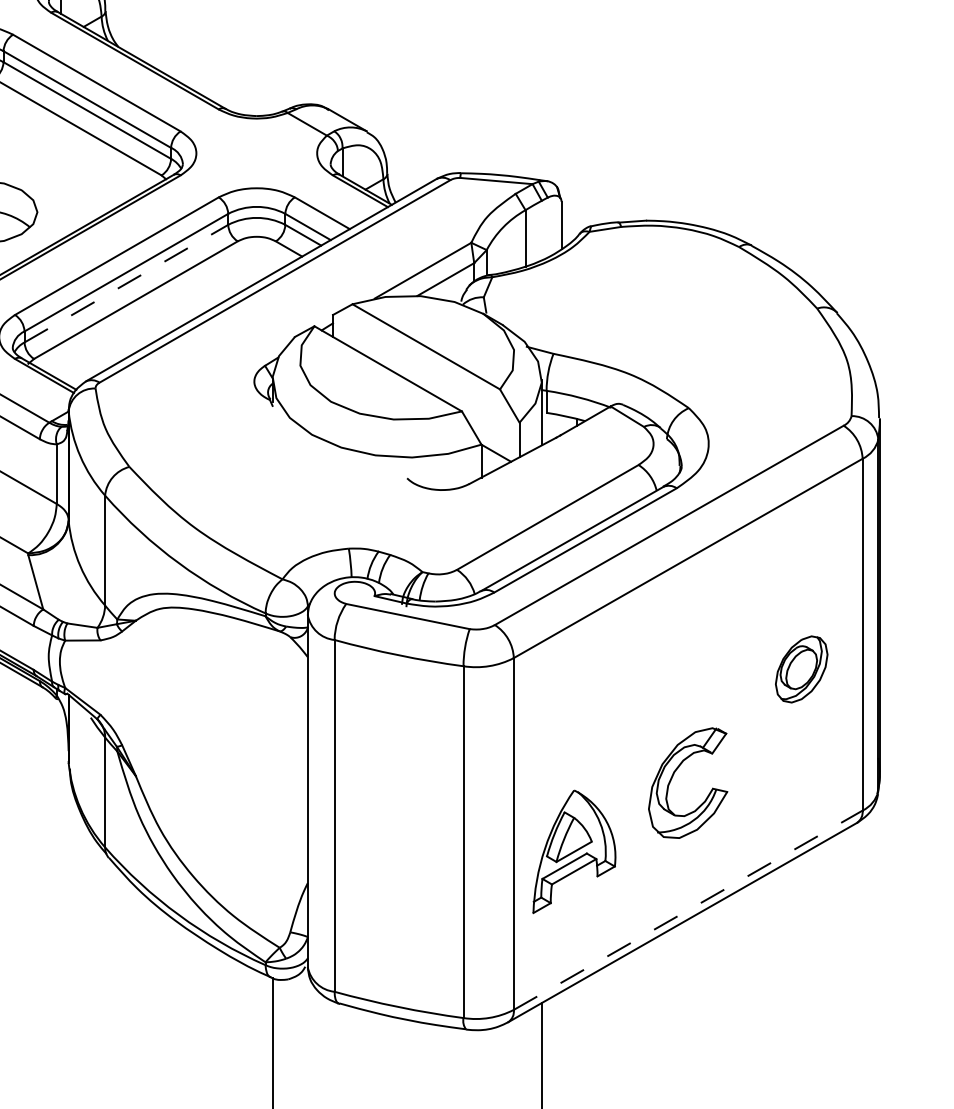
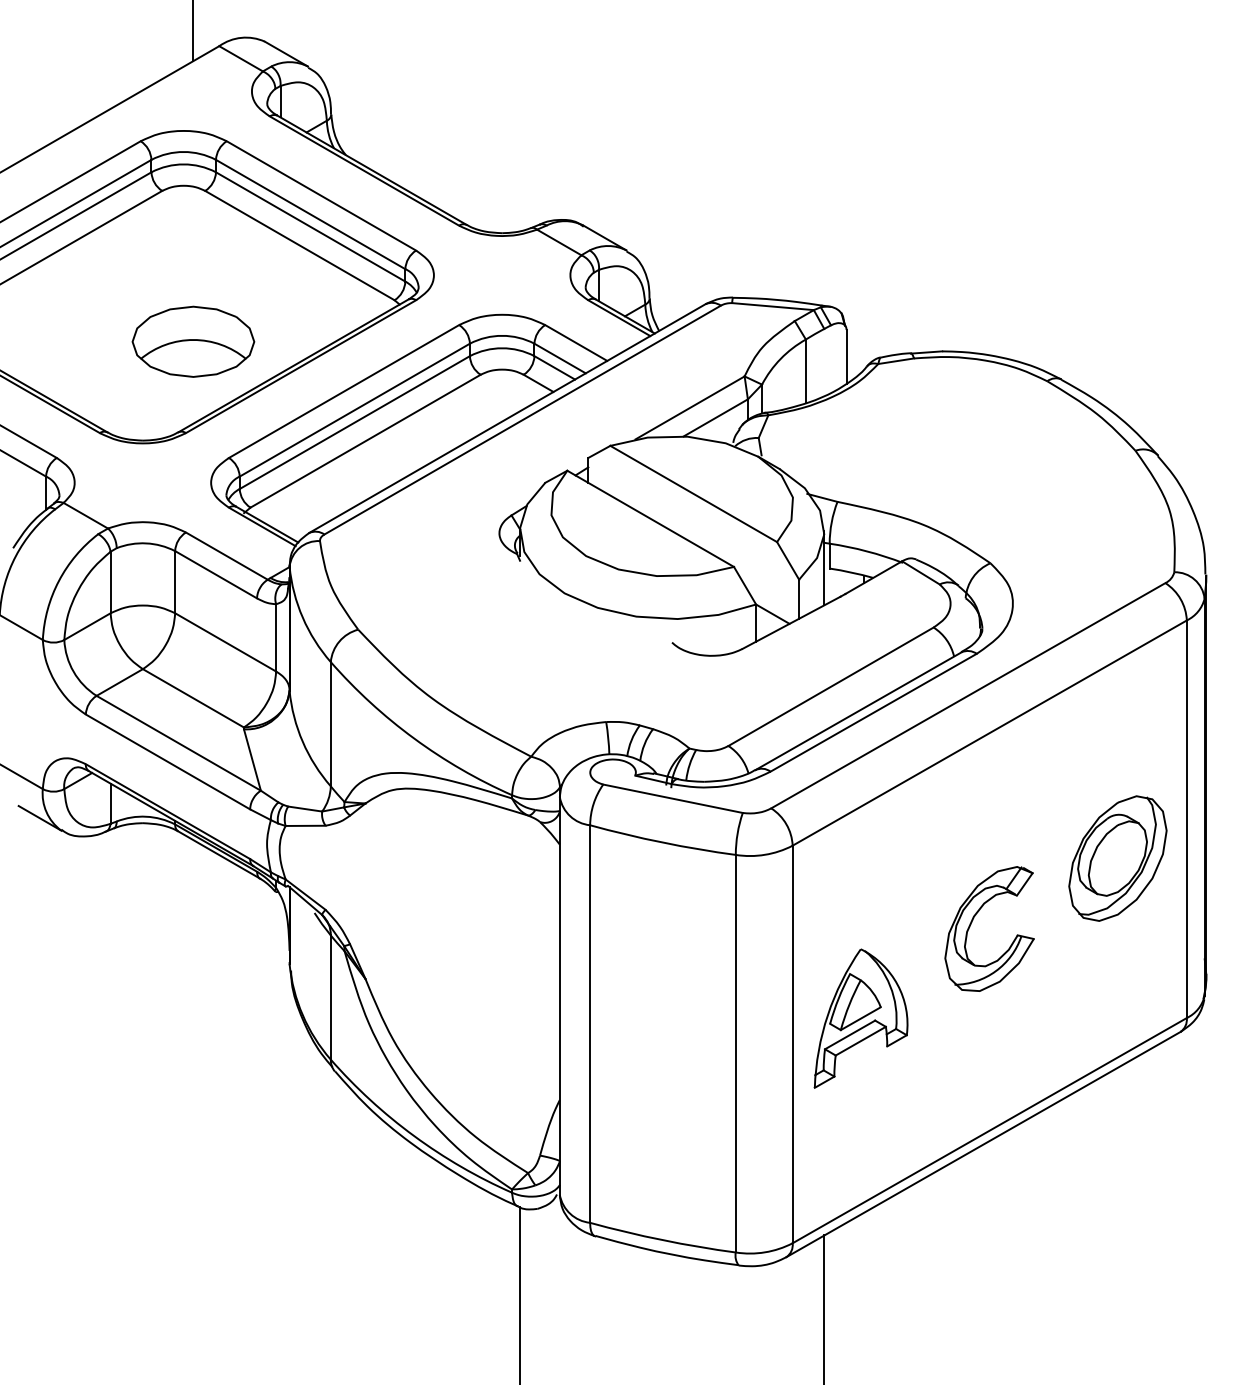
line: (126, 283) -> (354, 422), dashed -> solid
part: (801, 669) -> (1117, 858), size x1.67
part: (673, 775) -> (973, 920), moved
part: (573, 851) -> (860, 1018), moved
line: (688, 910) -> (989, 1130), dashed -> solid

